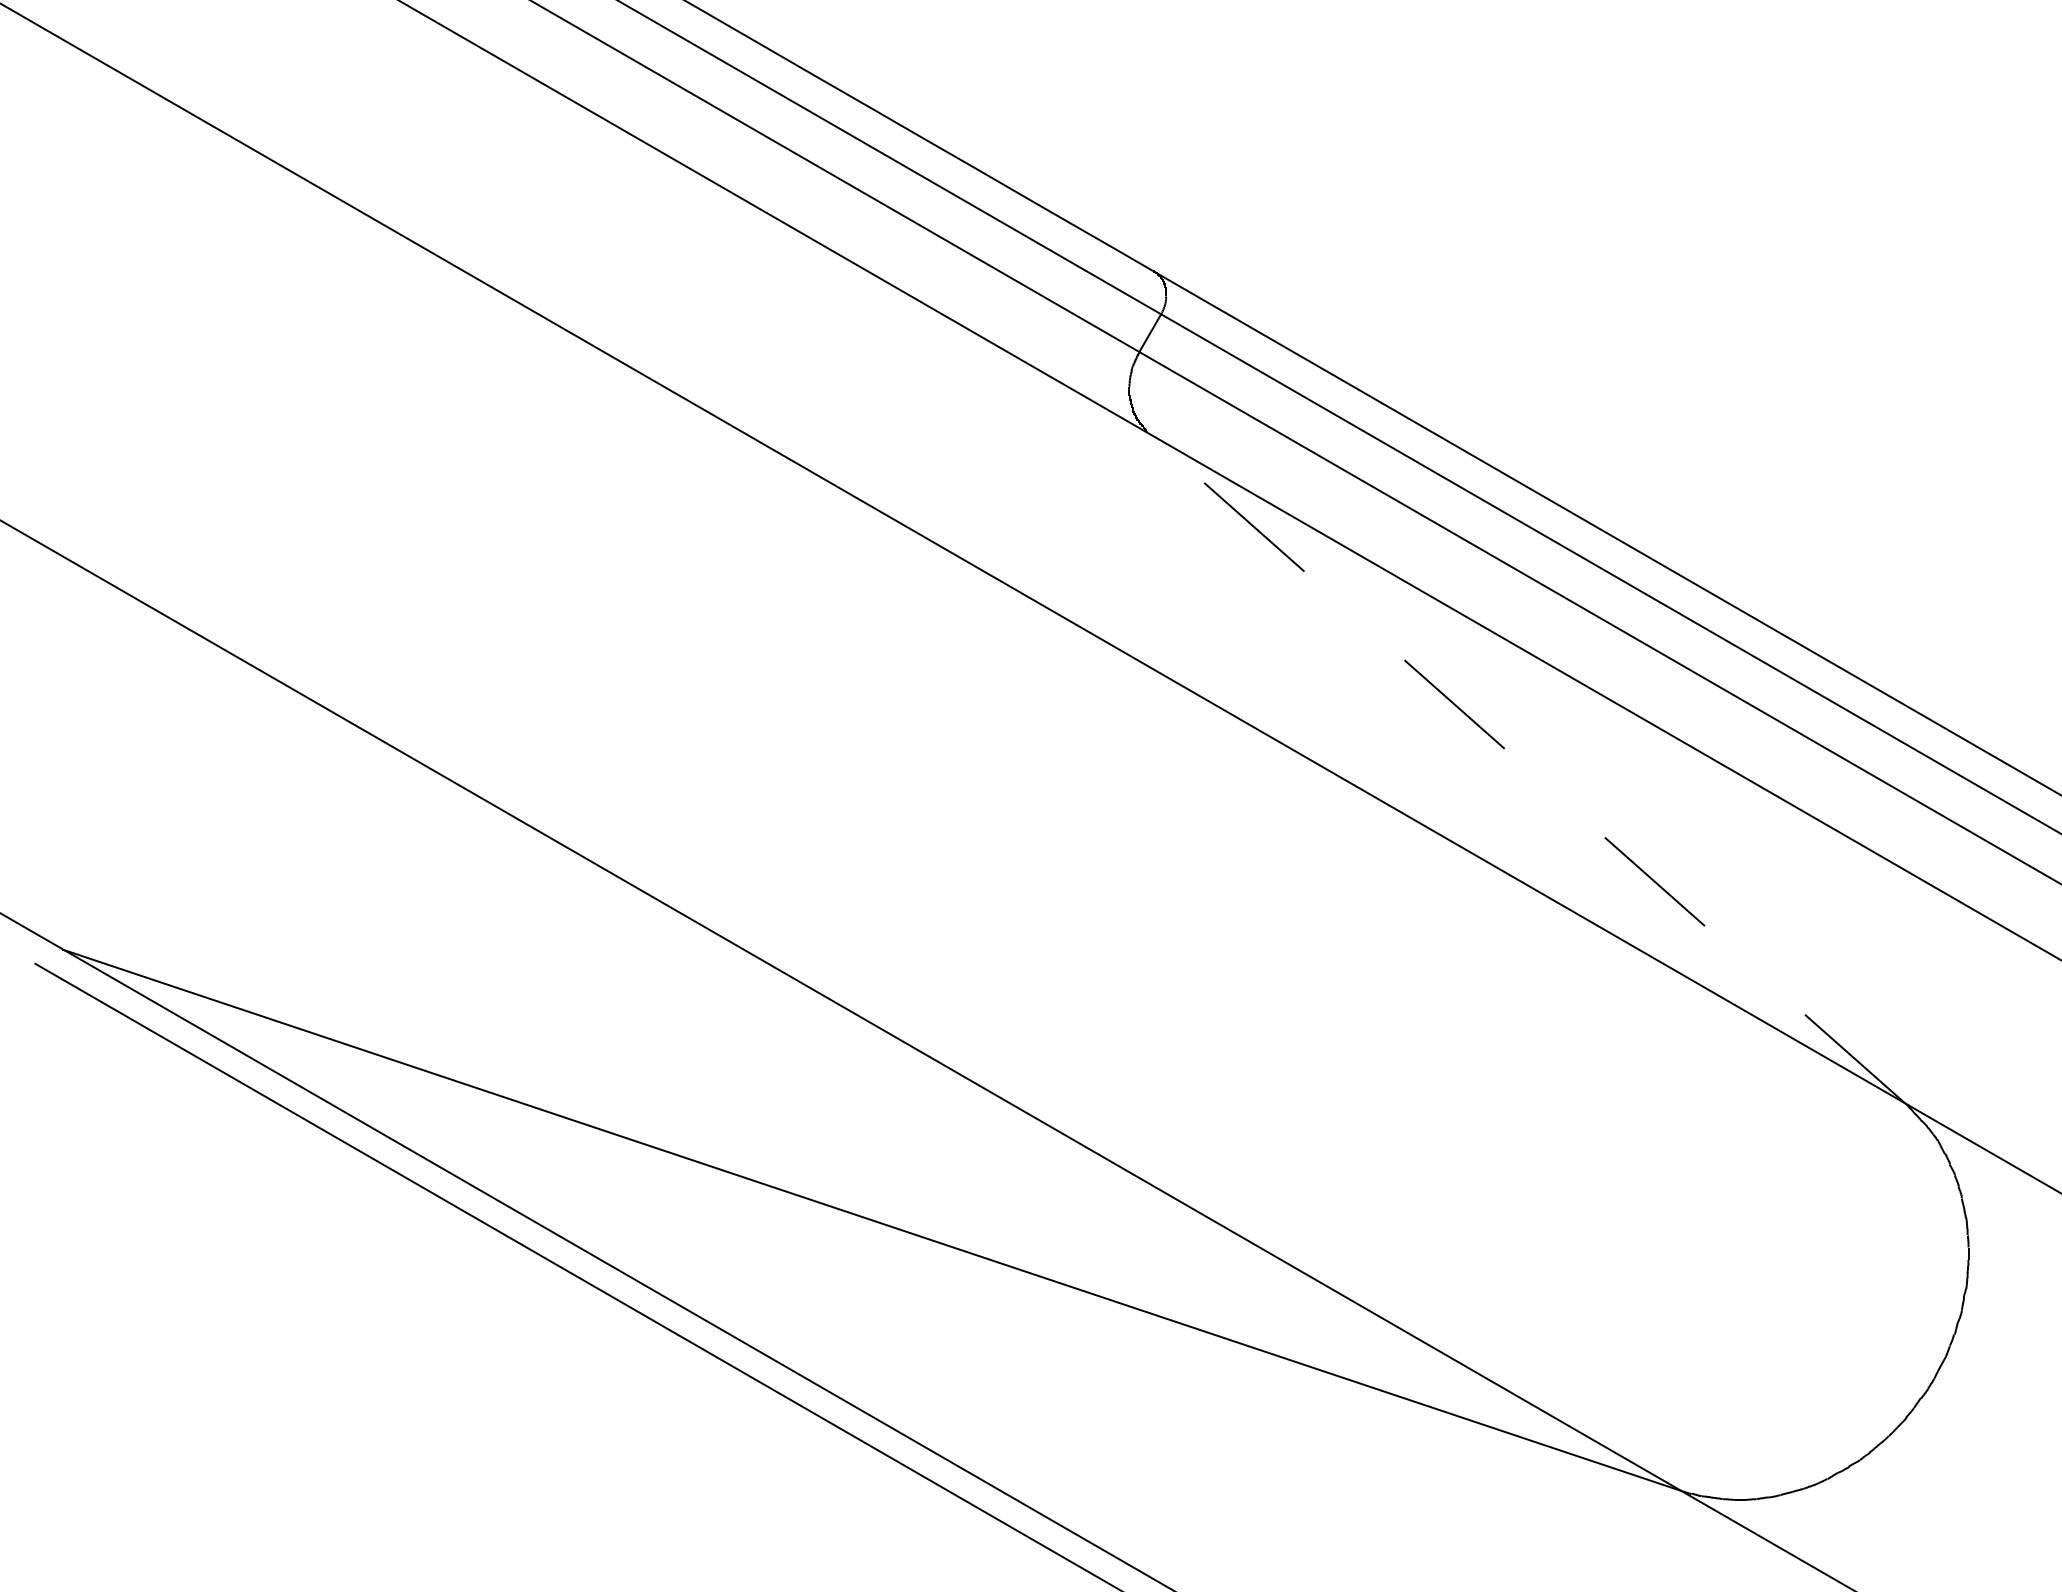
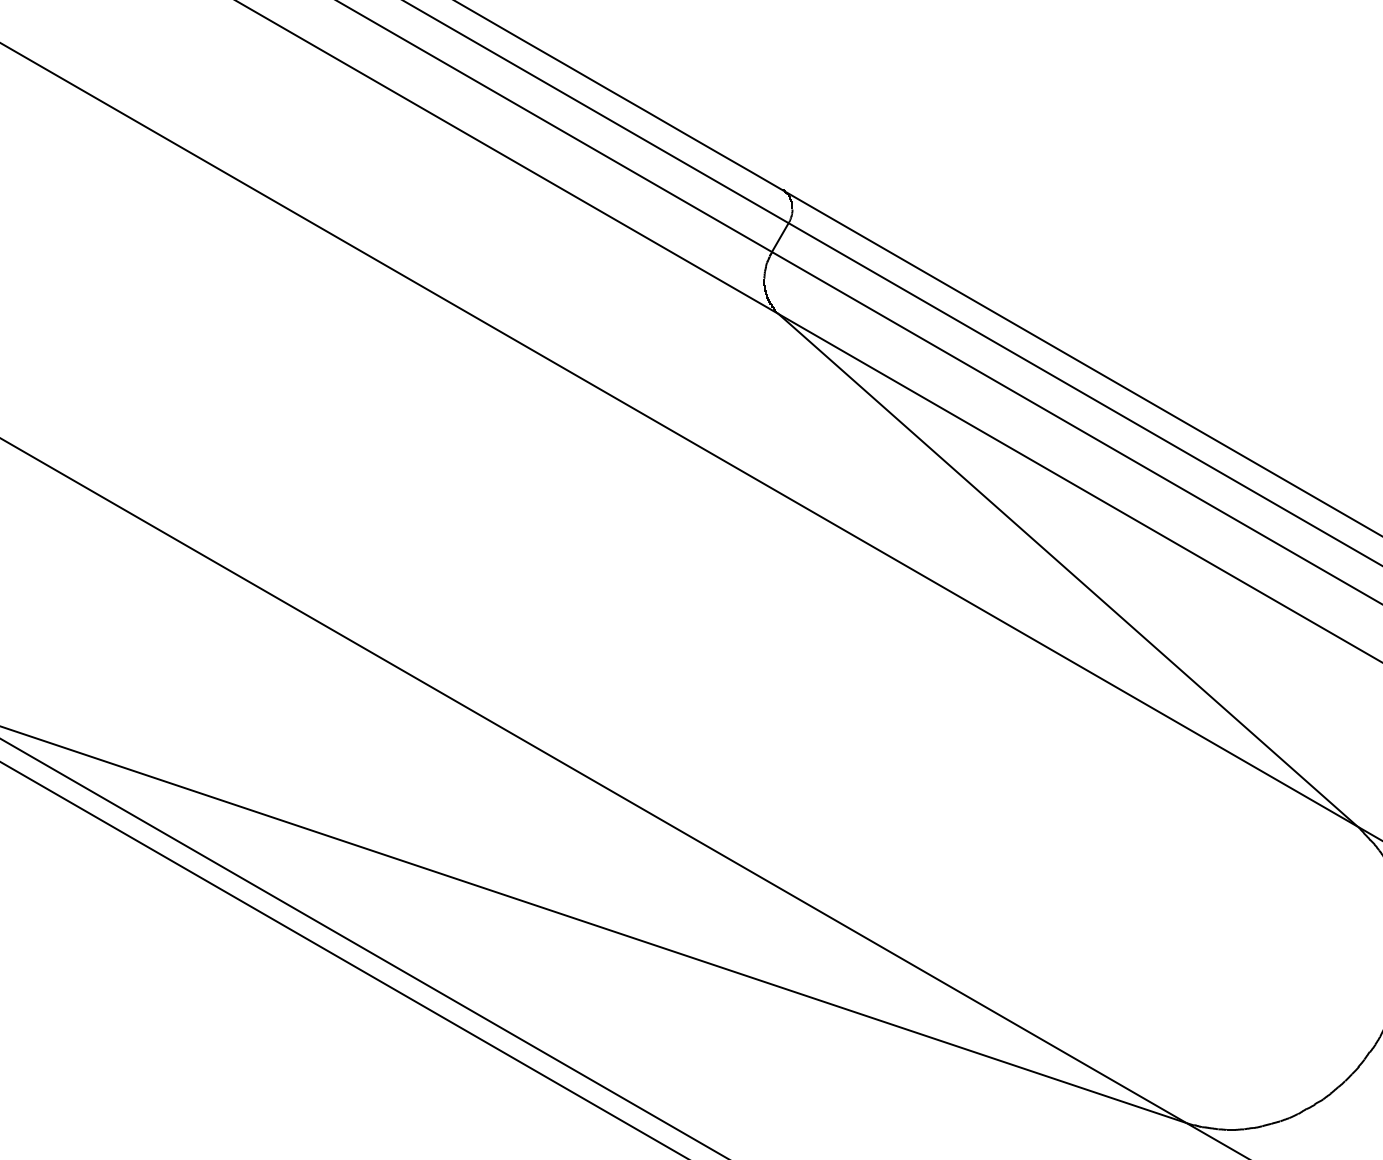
line: (1526, 768) -> (1068, 570), dashed -> solid

